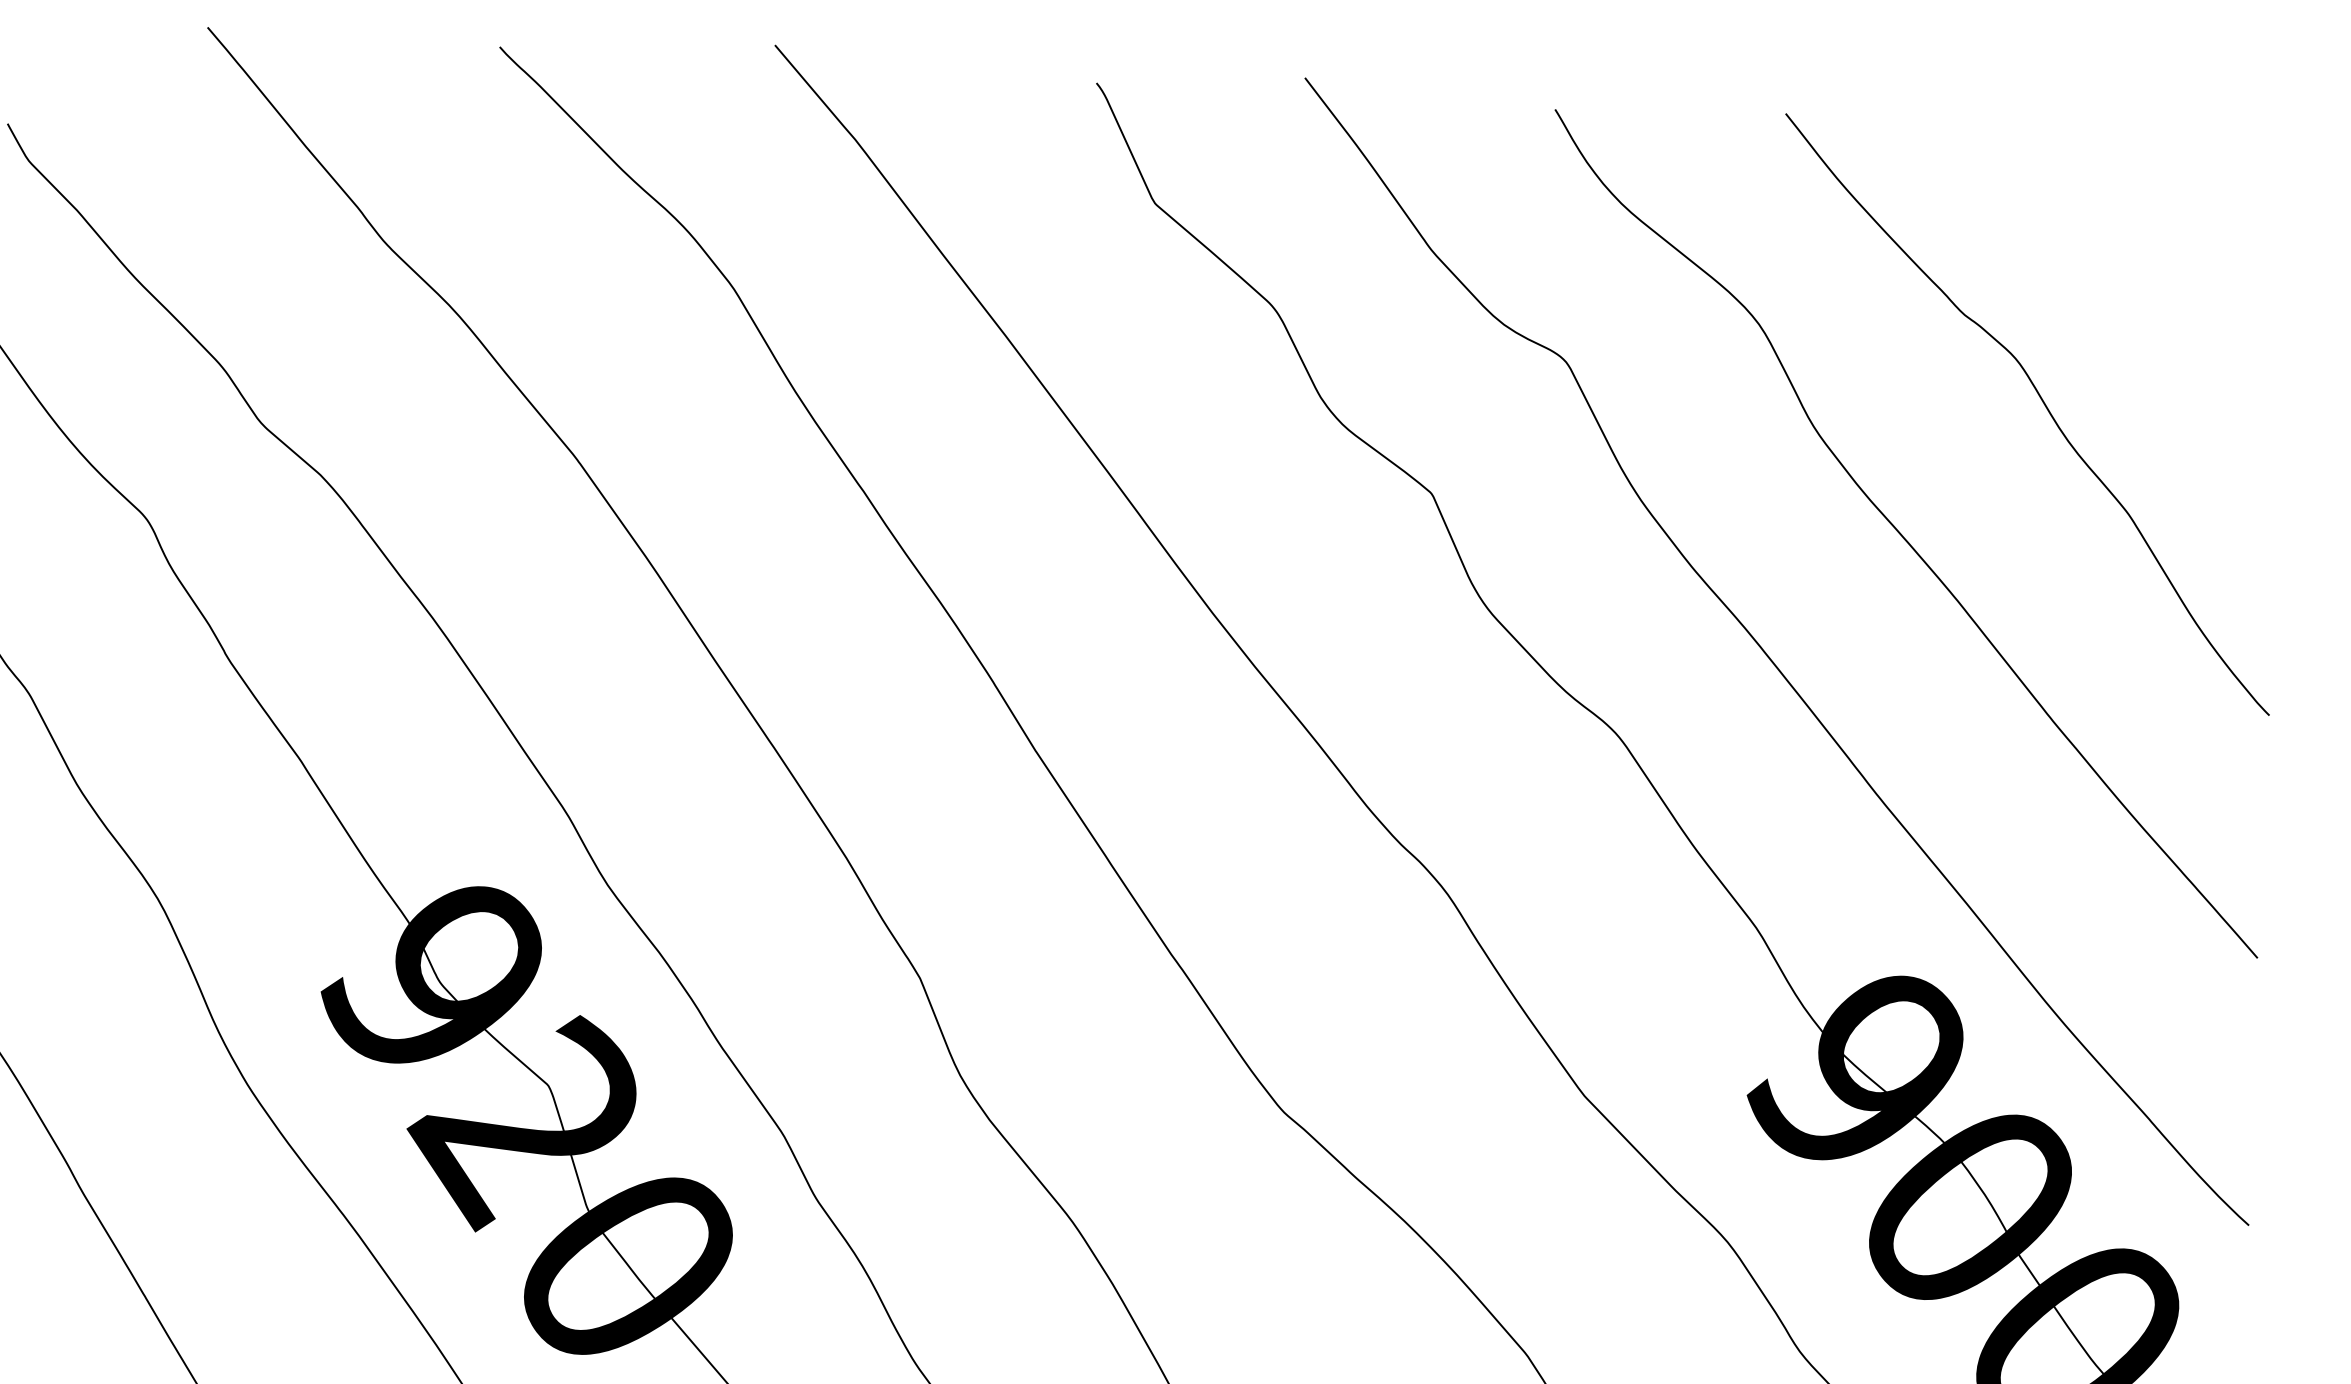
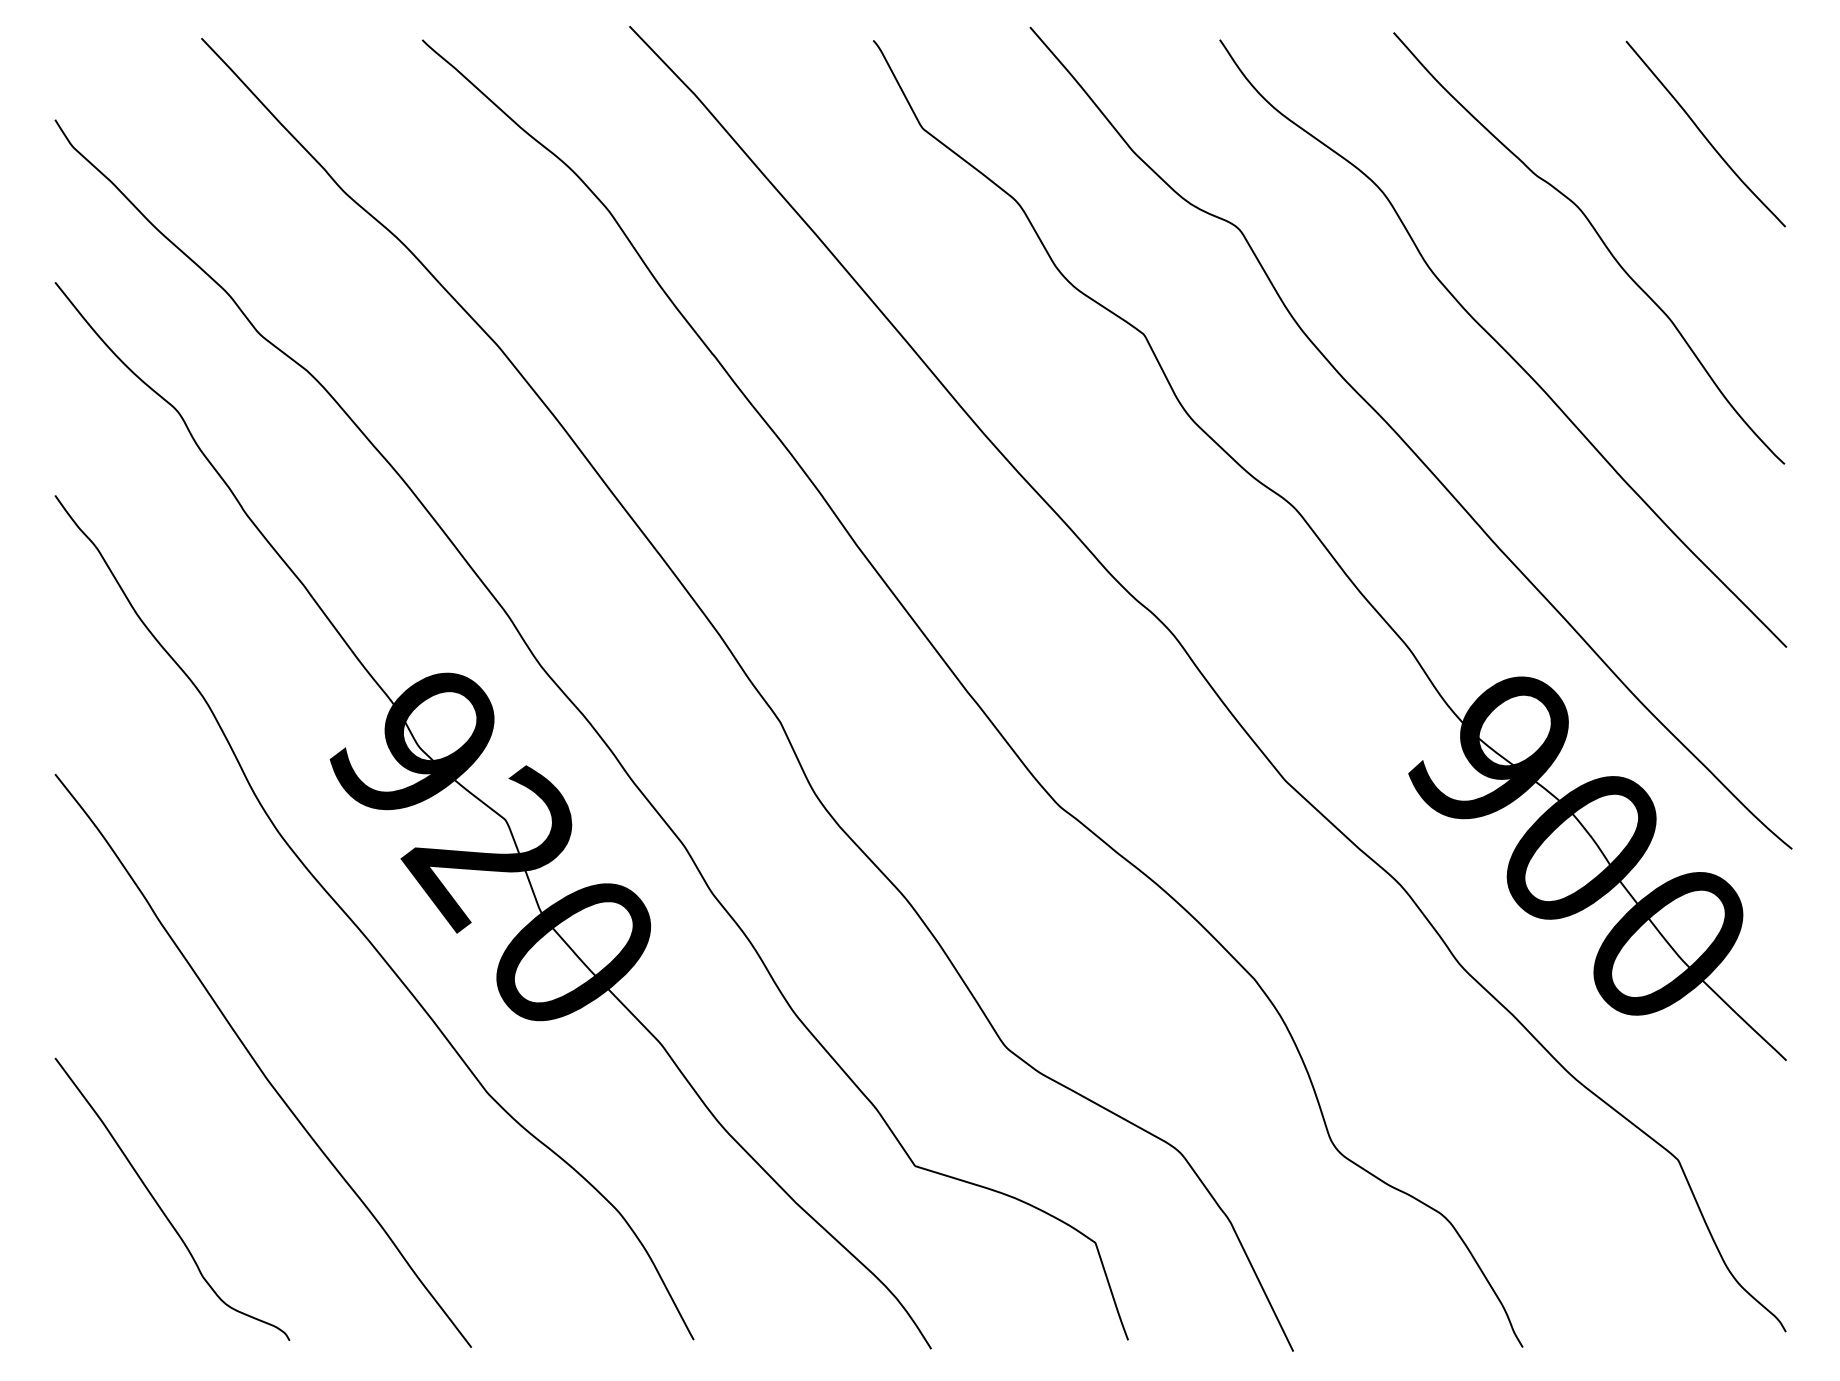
curve: (2189, 272) -> (1704, 134), added

